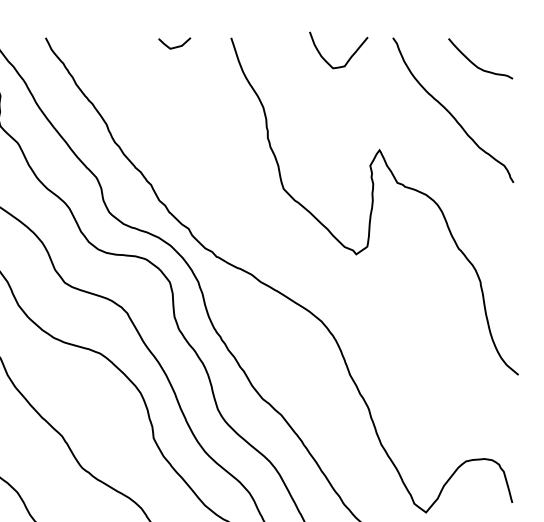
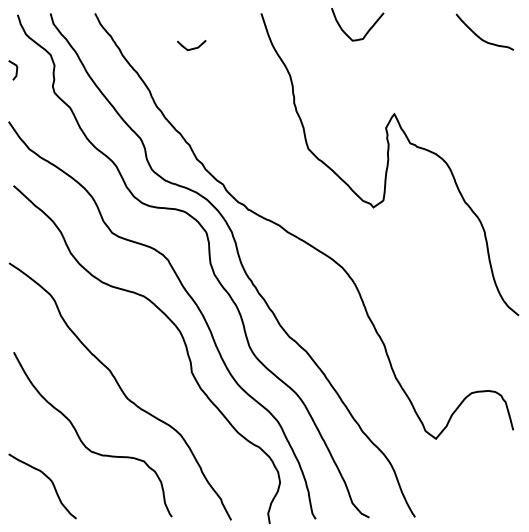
curve: (176, 45) -> (193, 47), moved
curve: (451, 112) -> (458, 80), removed

